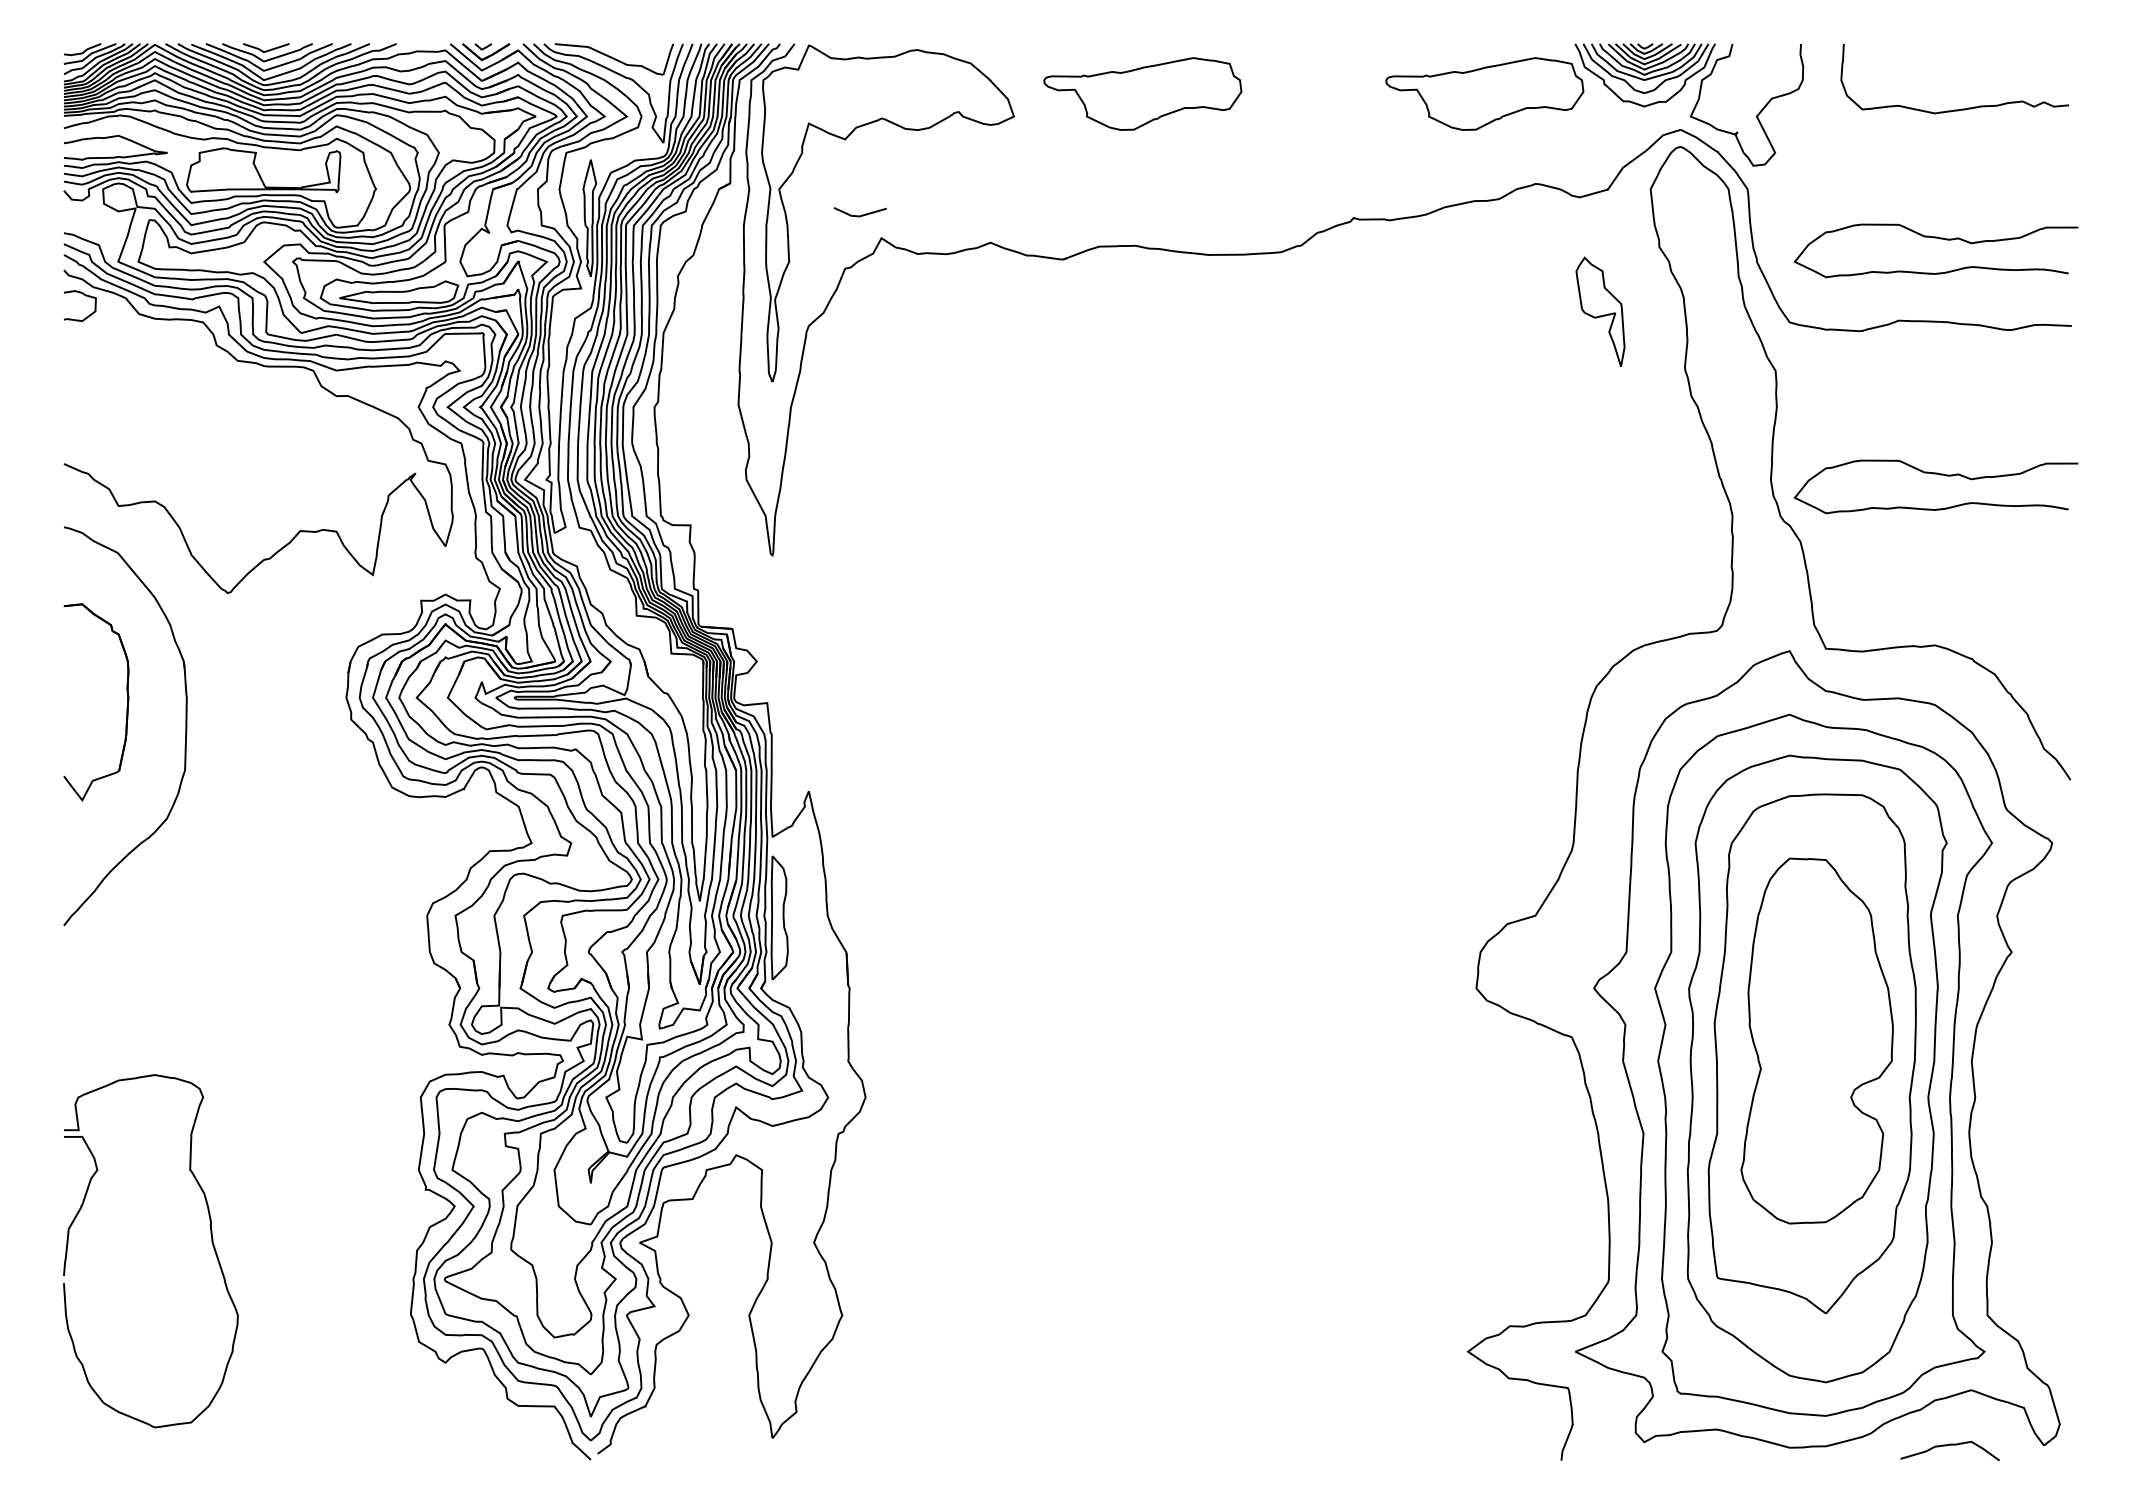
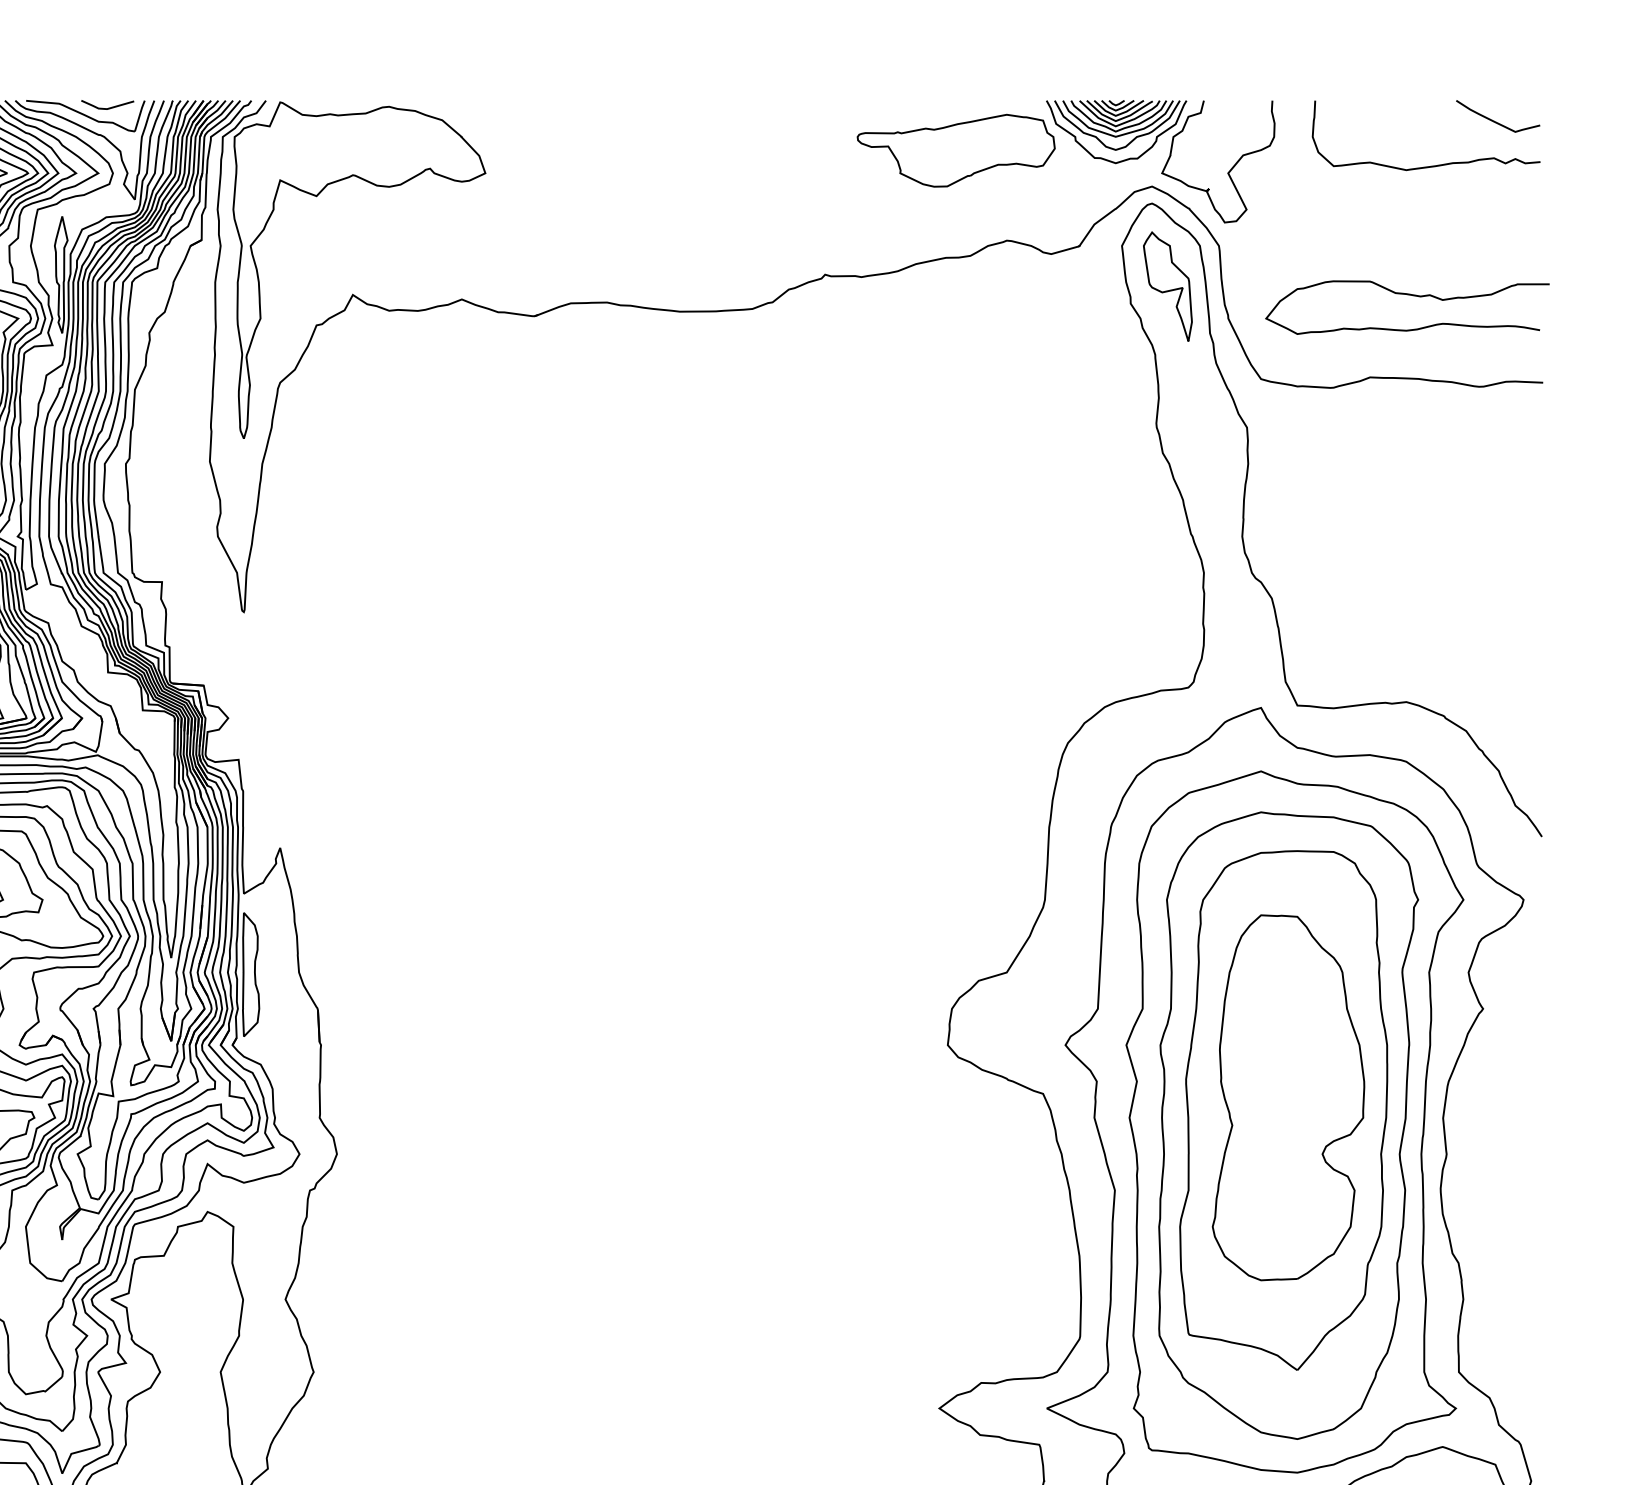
curve: (2024, 64) -> (1495, 121), added
part: (1142, 93) -> (613, 150), removed
line: (859, 215) -> (106, 108), moved
part: (1600, 311) -> (1167, 286), moved
curve: (1935, 474) -> (1406, 531), removed

